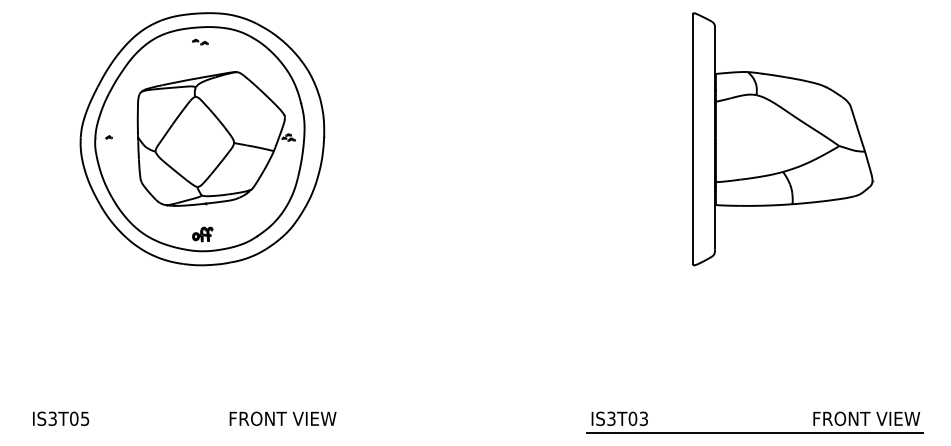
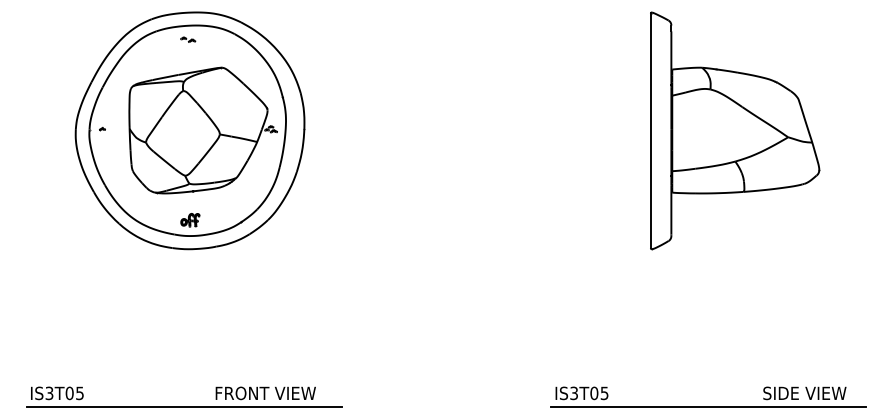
text: (643, 418) -> (604, 393), IS3T03 -> IS3T05
text: (866, 418) -> (813, 393), FRONT VIEW -> SIDE VIEW
line: (195, 432) -> (183, 406), added

